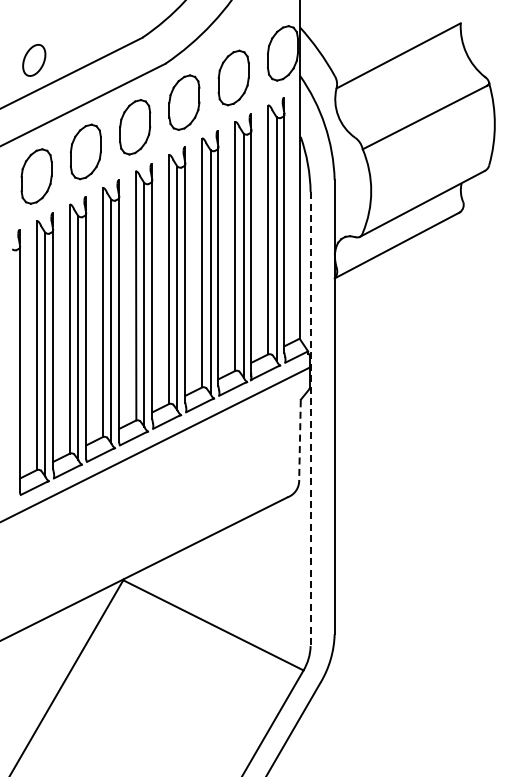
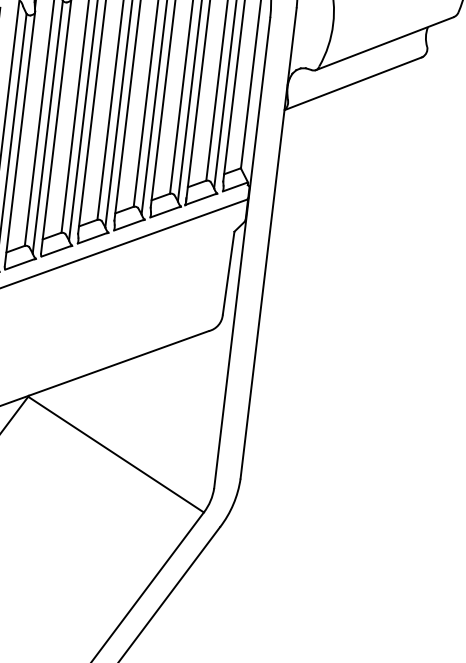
line: (310, 419) -> (242, 253), dashed -> solid
line: (299, 440) -> (228, 273), dashed -> solid

